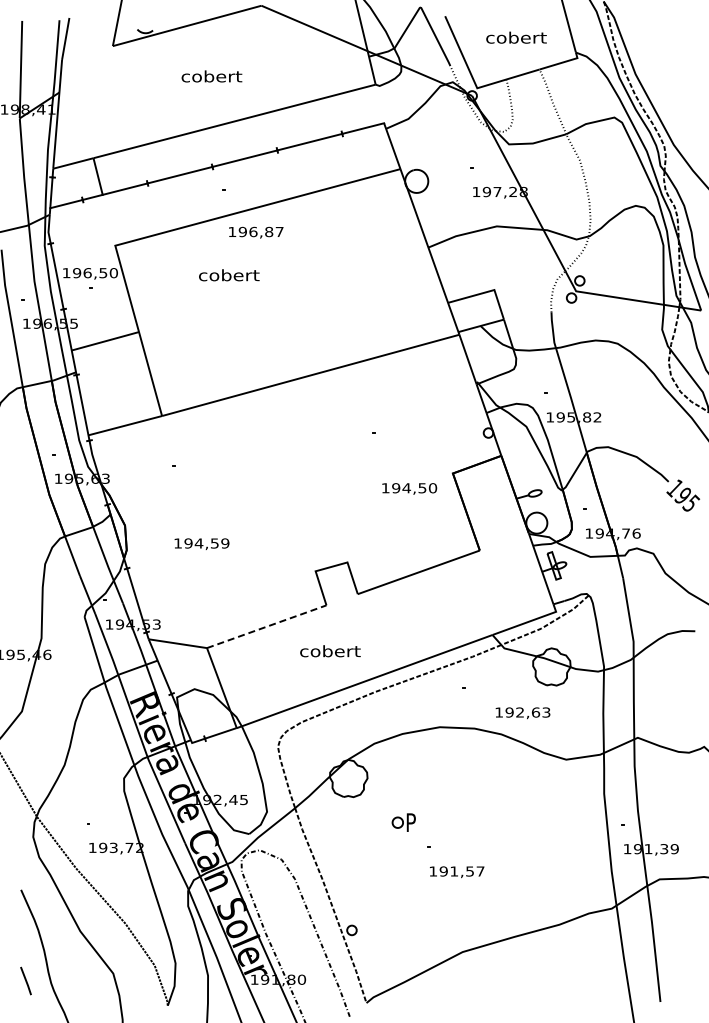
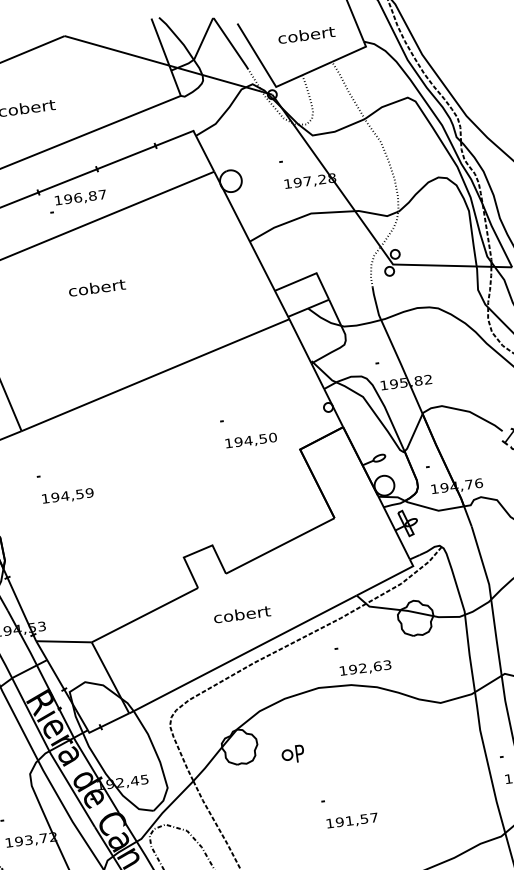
text: (256, 232) -> (80, 197), moved
text: (229, 275) -> (97, 287), moved
text: (409, 488) -> (251, 440), moved
text: (201, 543) -> (67, 495), moved
line: (267, 626) -> (145, 614), dashed -> solid
text: (330, 651) -> (242, 614), moved
text: (522, 713) -> (365, 668), moved
part: (403, 822) -> (292, 754), moved

